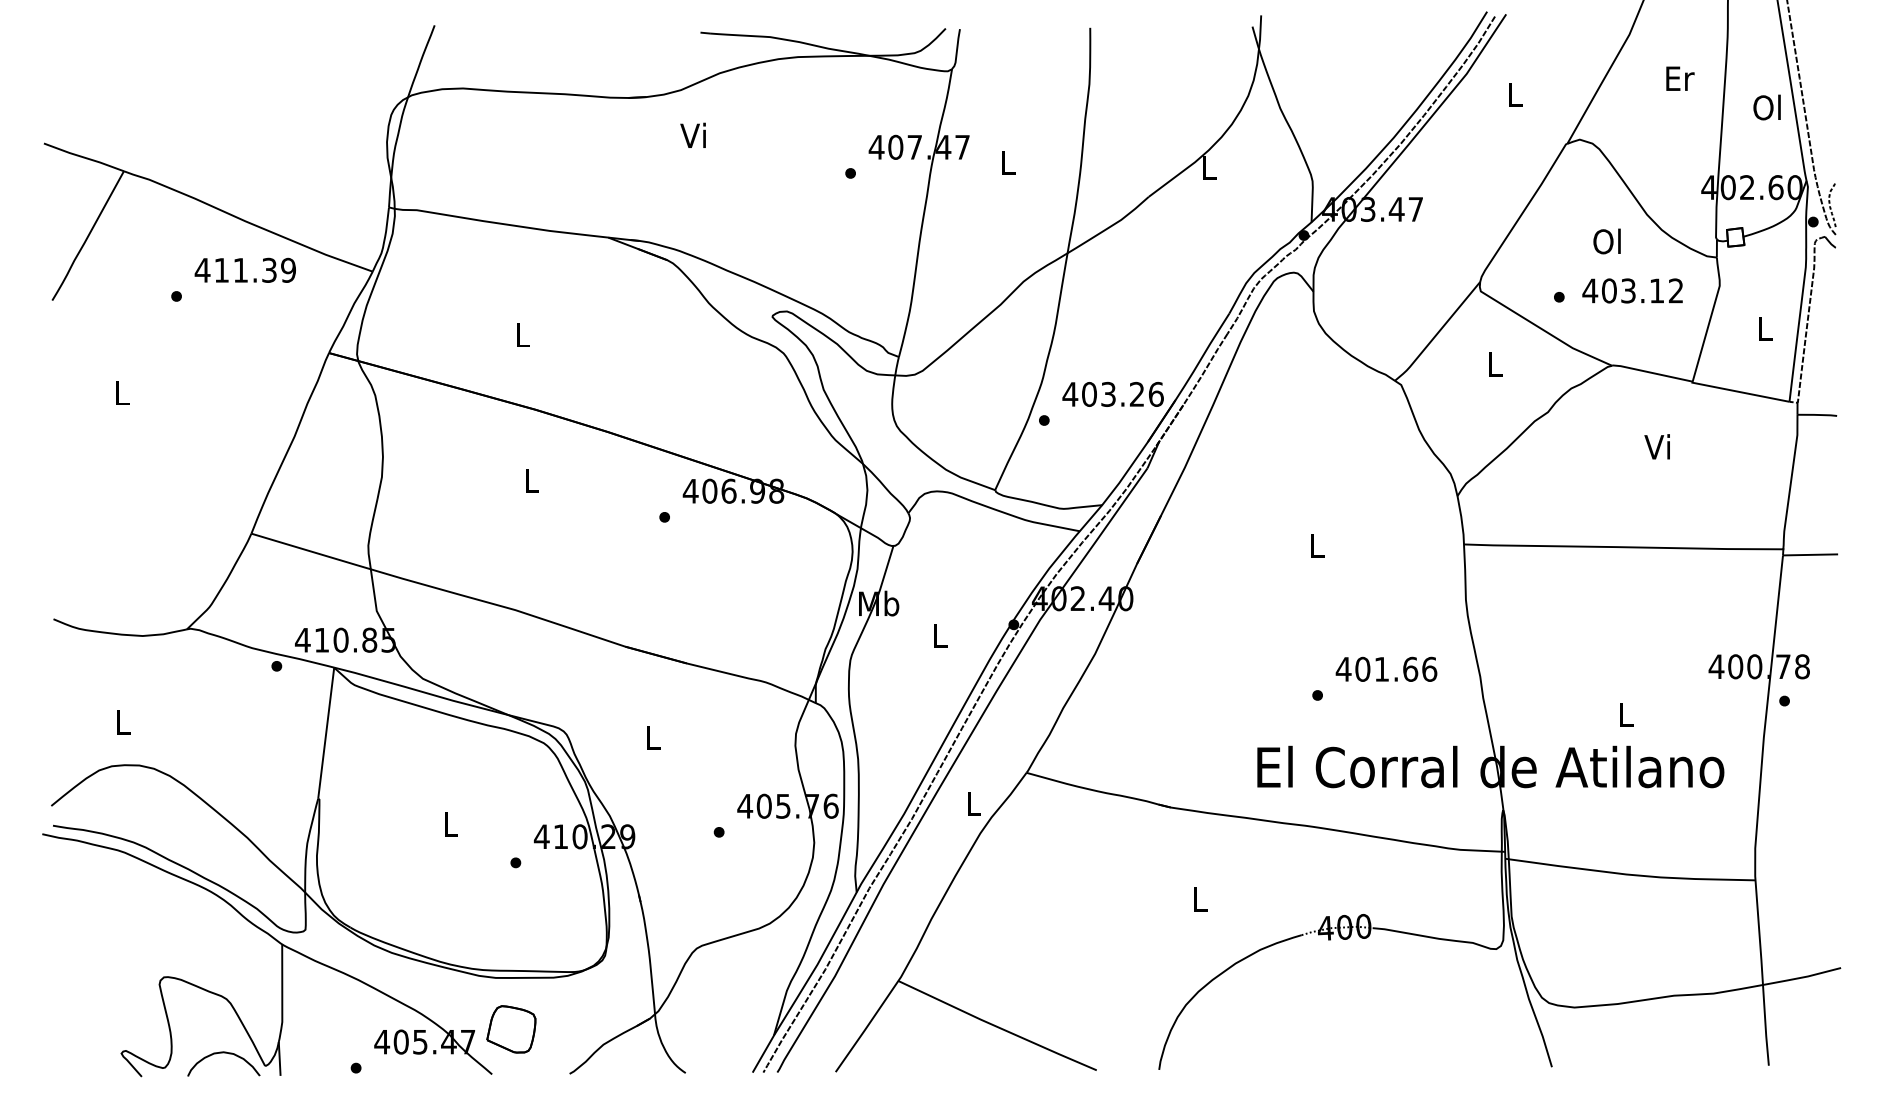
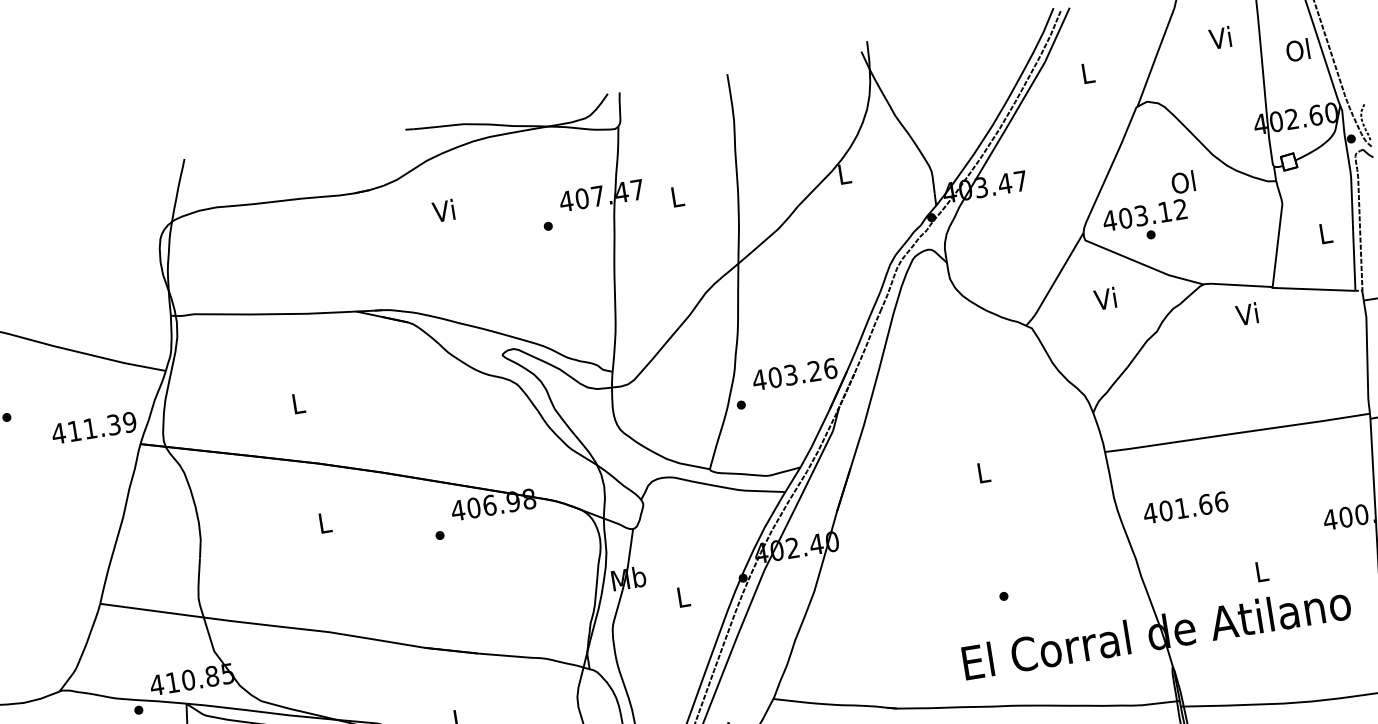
text: (1679, 77) -> (1221, 37), Er -> Vi
text: (692, 134) -> (442, 210), moved
text: (244, 269) -> (93, 427), moved
text: (1632, 290) -> (1144, 214), moved
text: (1492, 363) -> (1104, 298), L -> Vi
text: (1656, 446) -> (1246, 314), moved
text: (1386, 668) -> (1185, 507), moved

